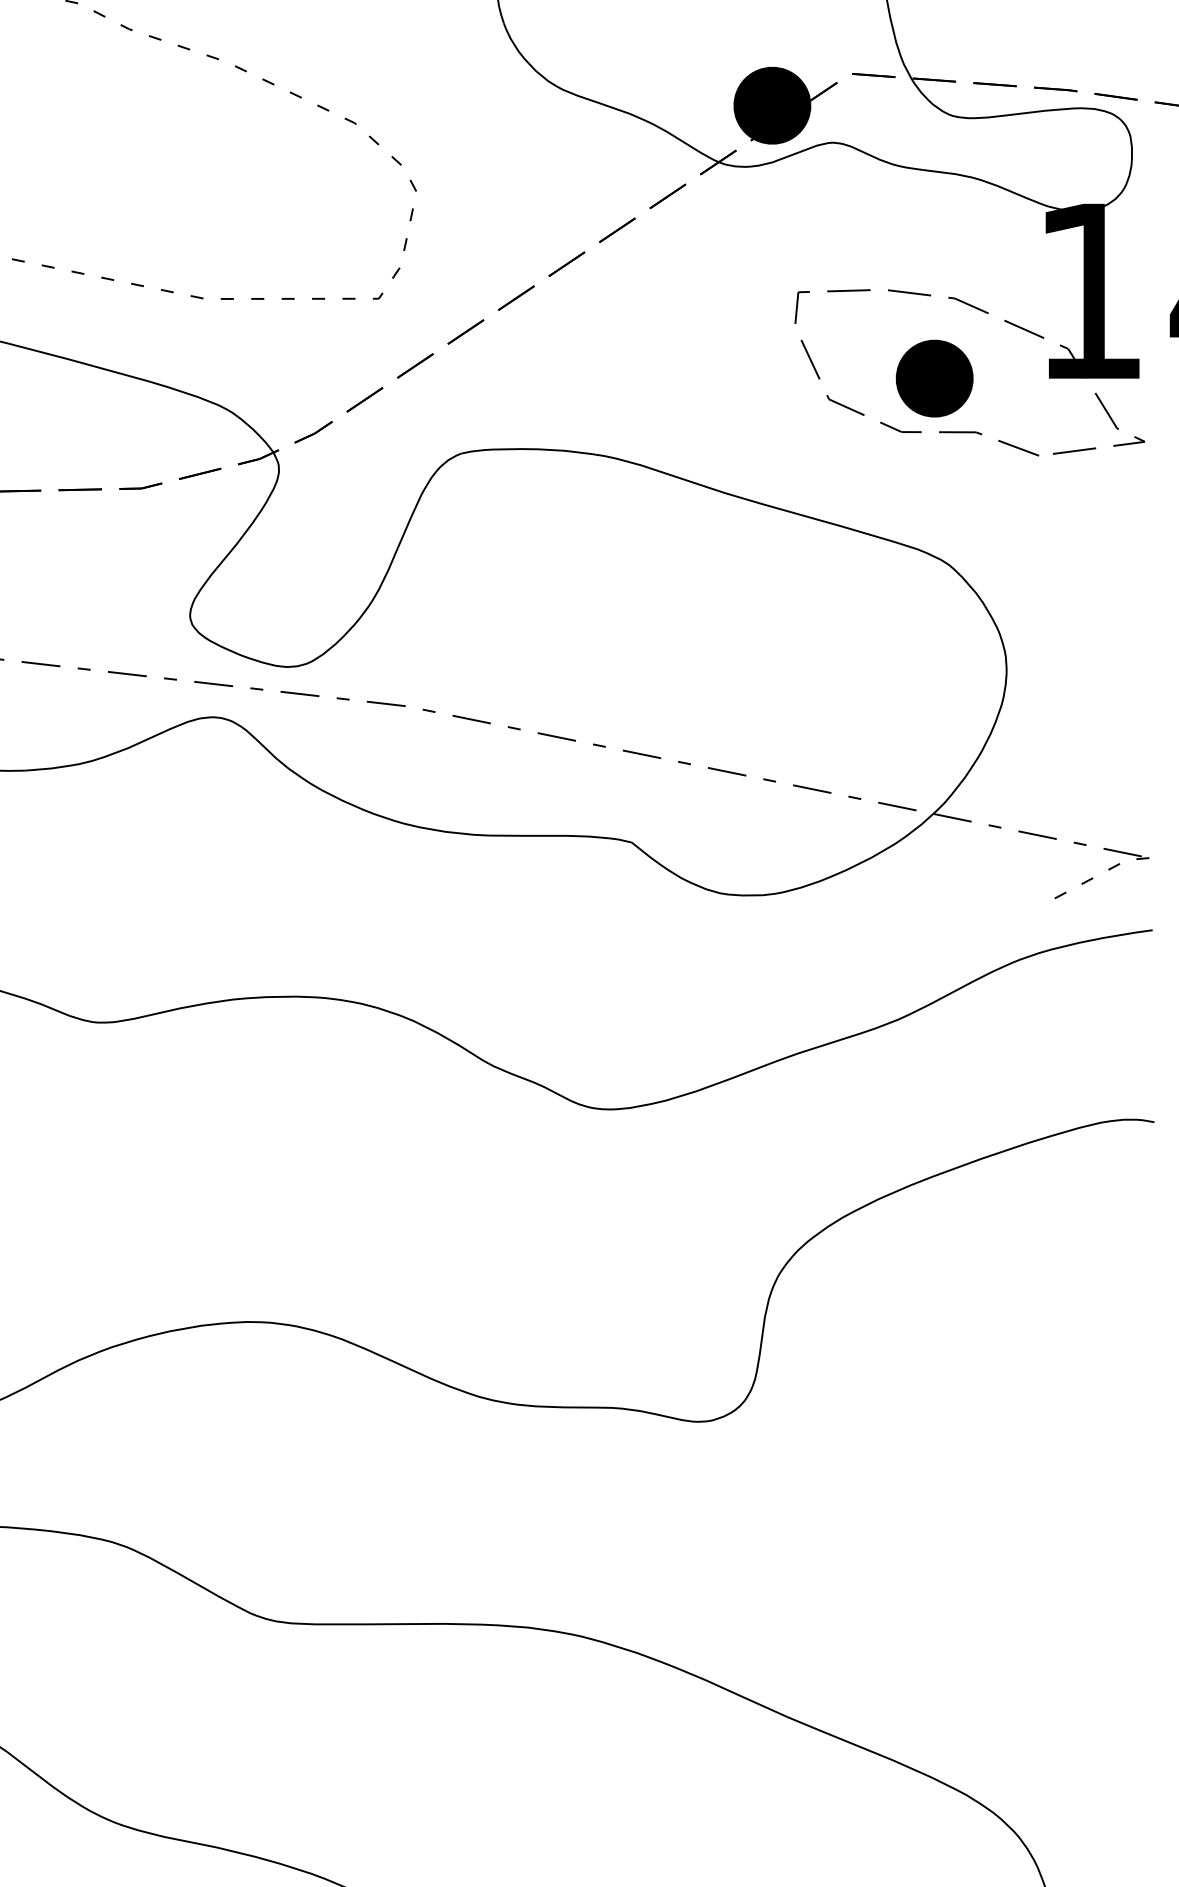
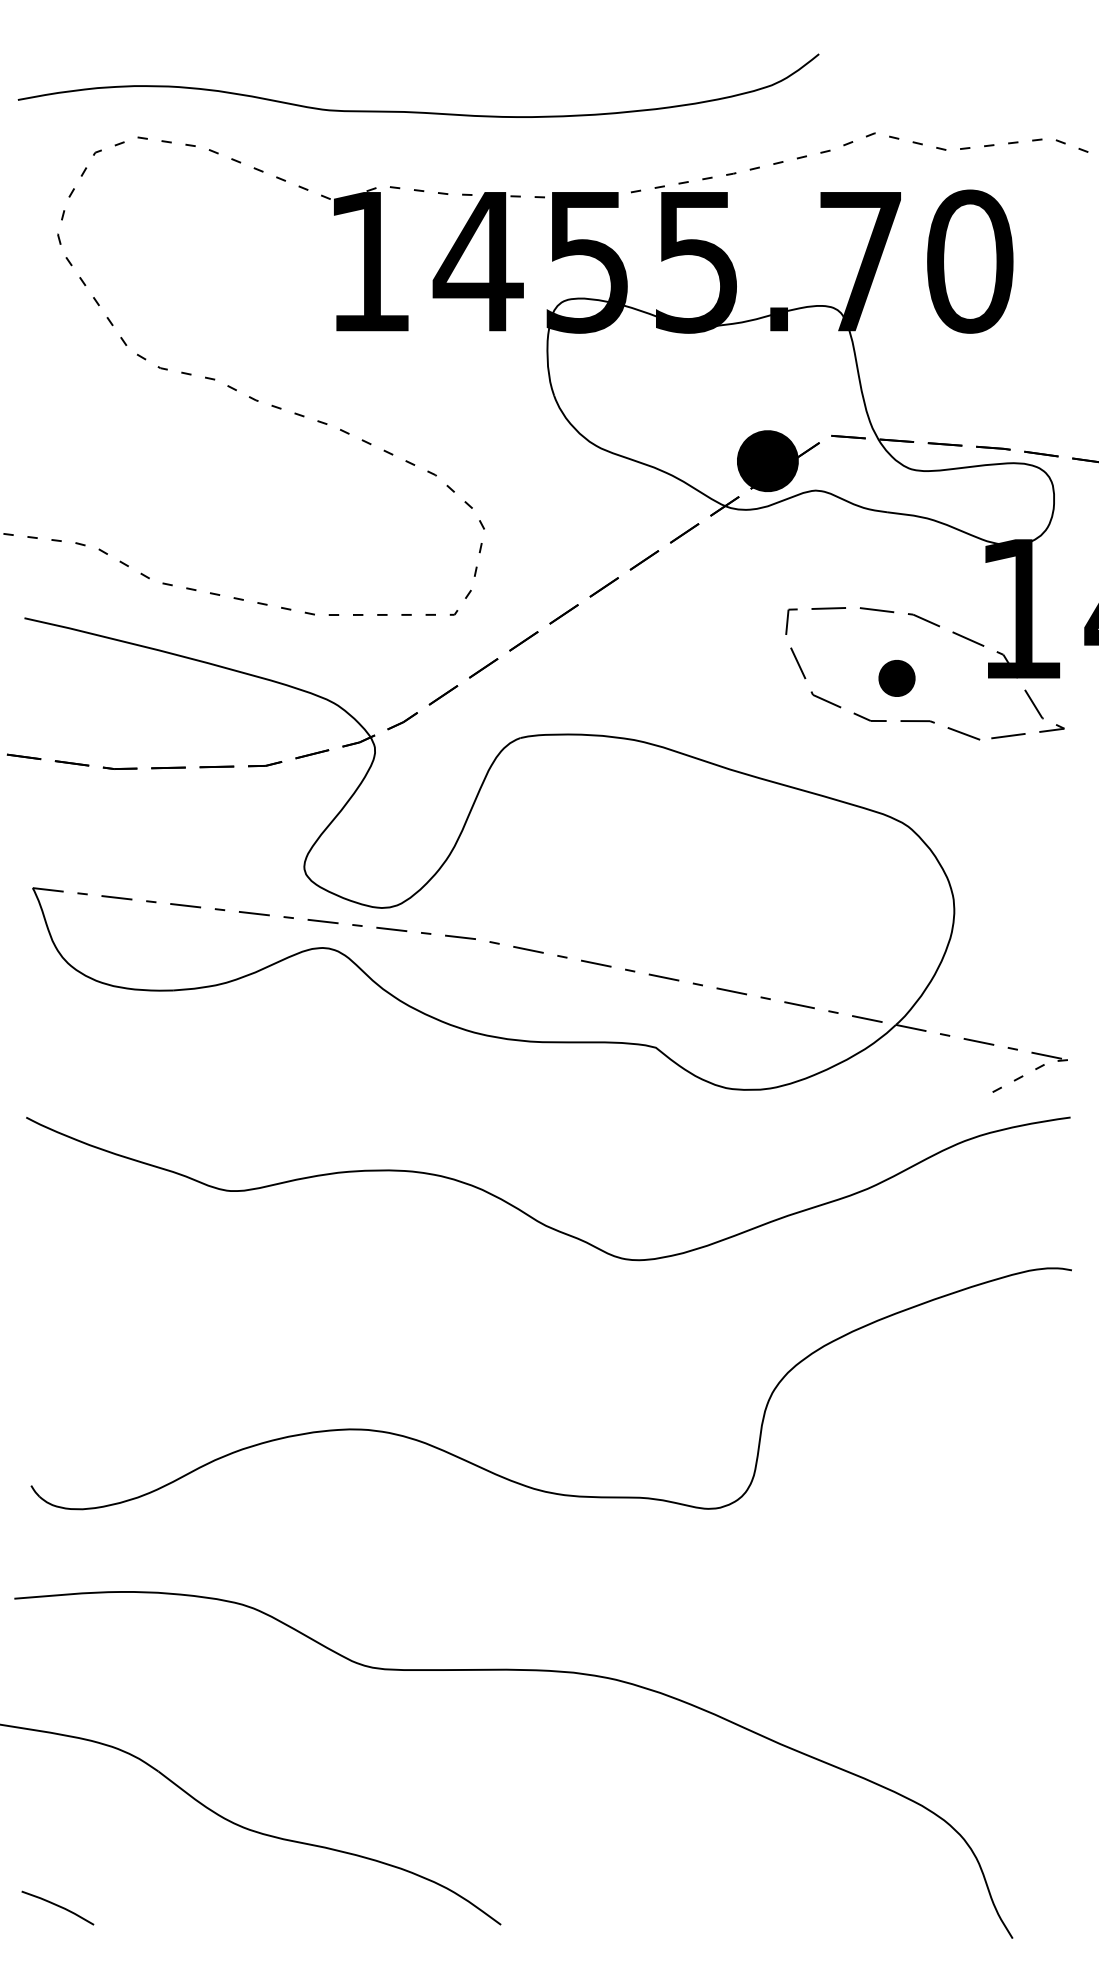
part: (933, 378) -> (896, 678), size x0.6

